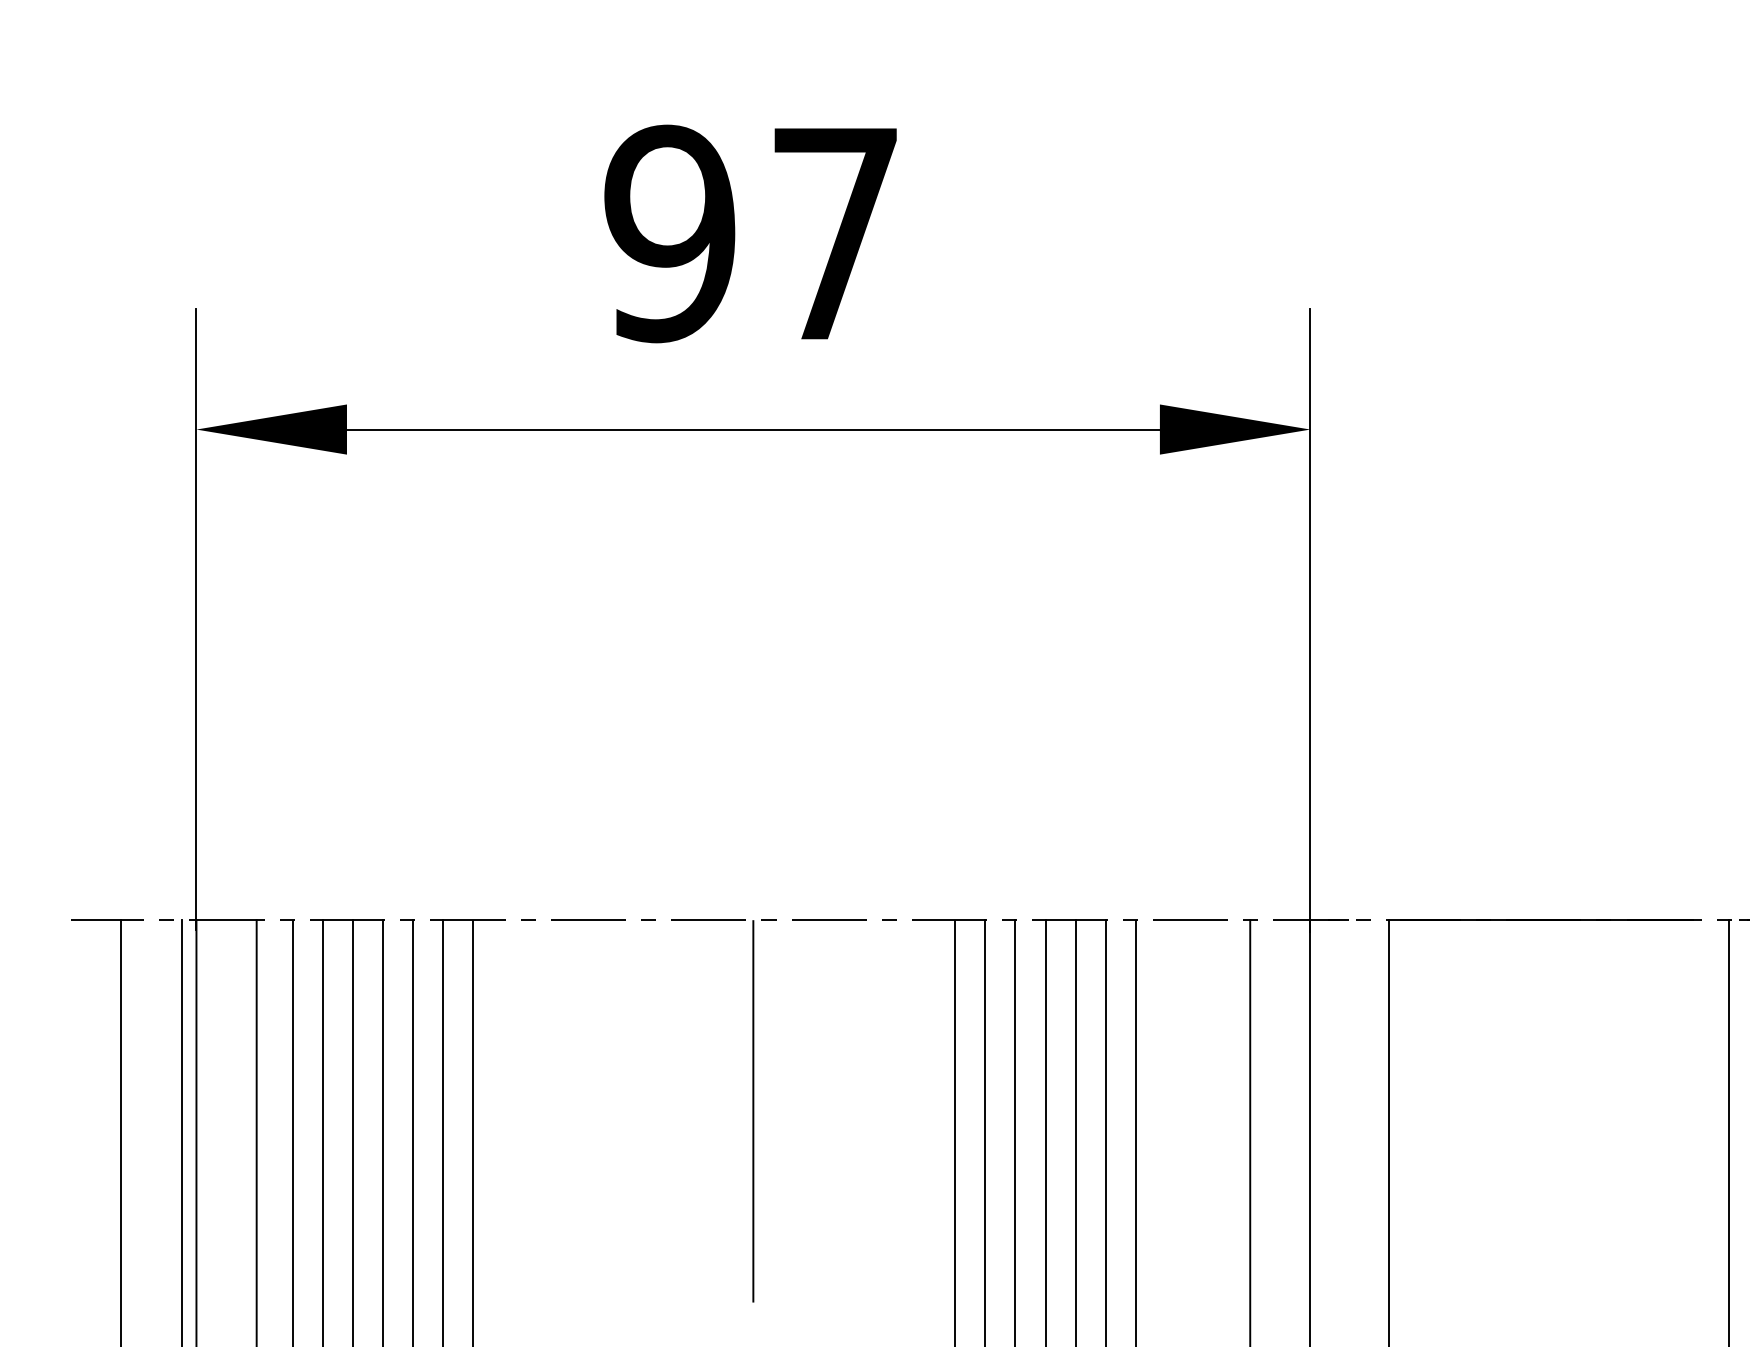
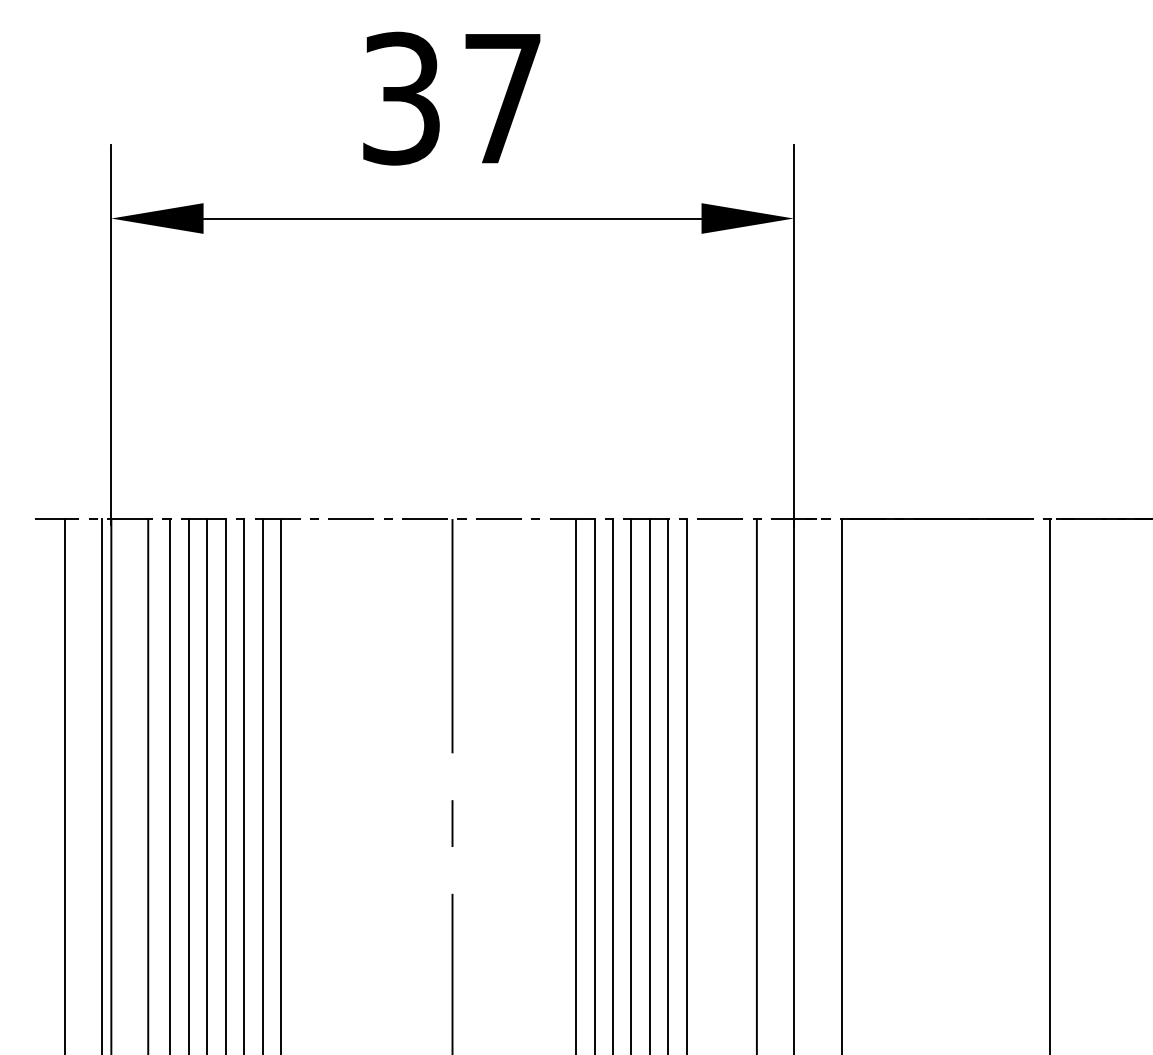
text: (670, 233) -> (401, 98), 97 -> 37

